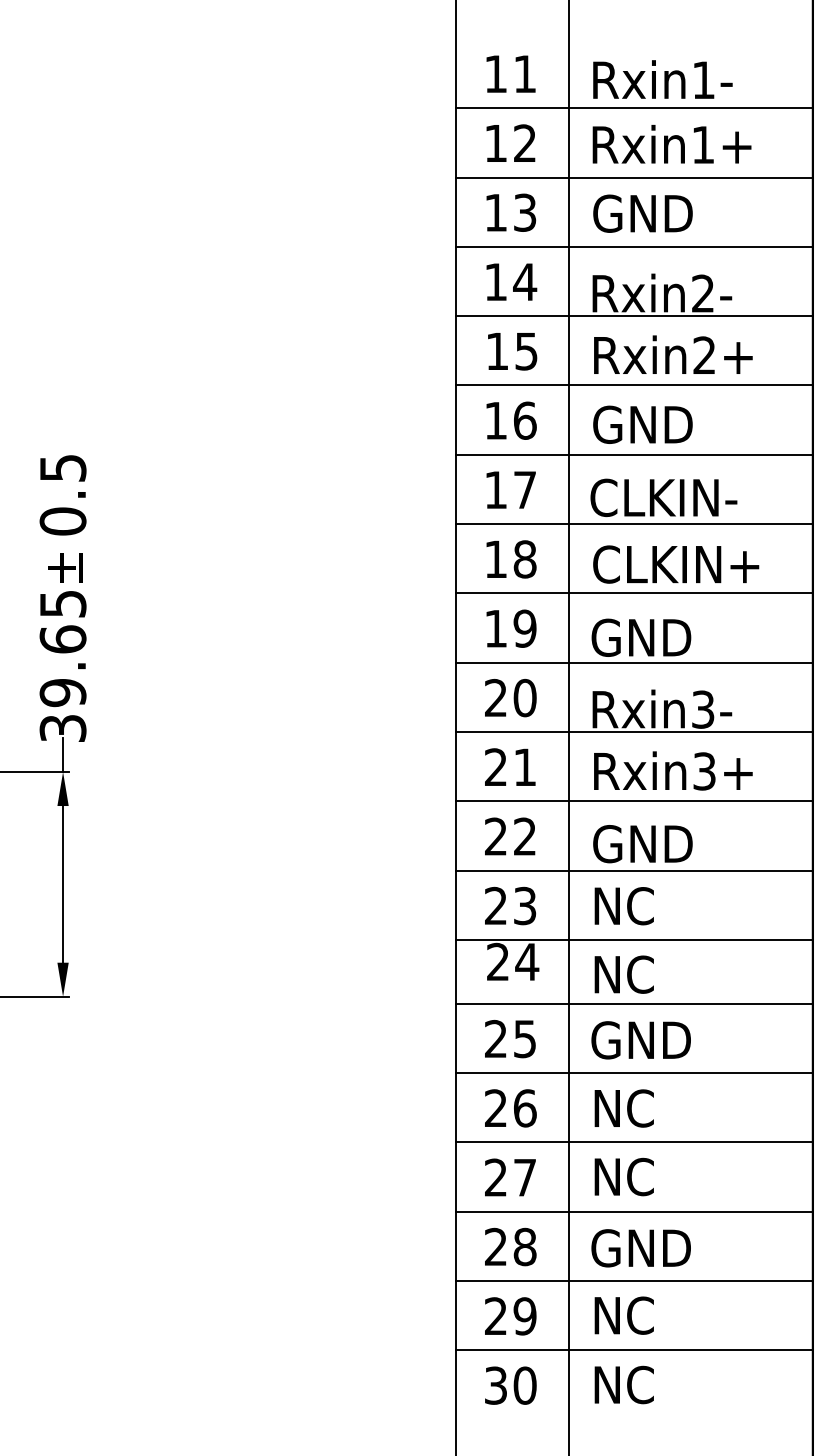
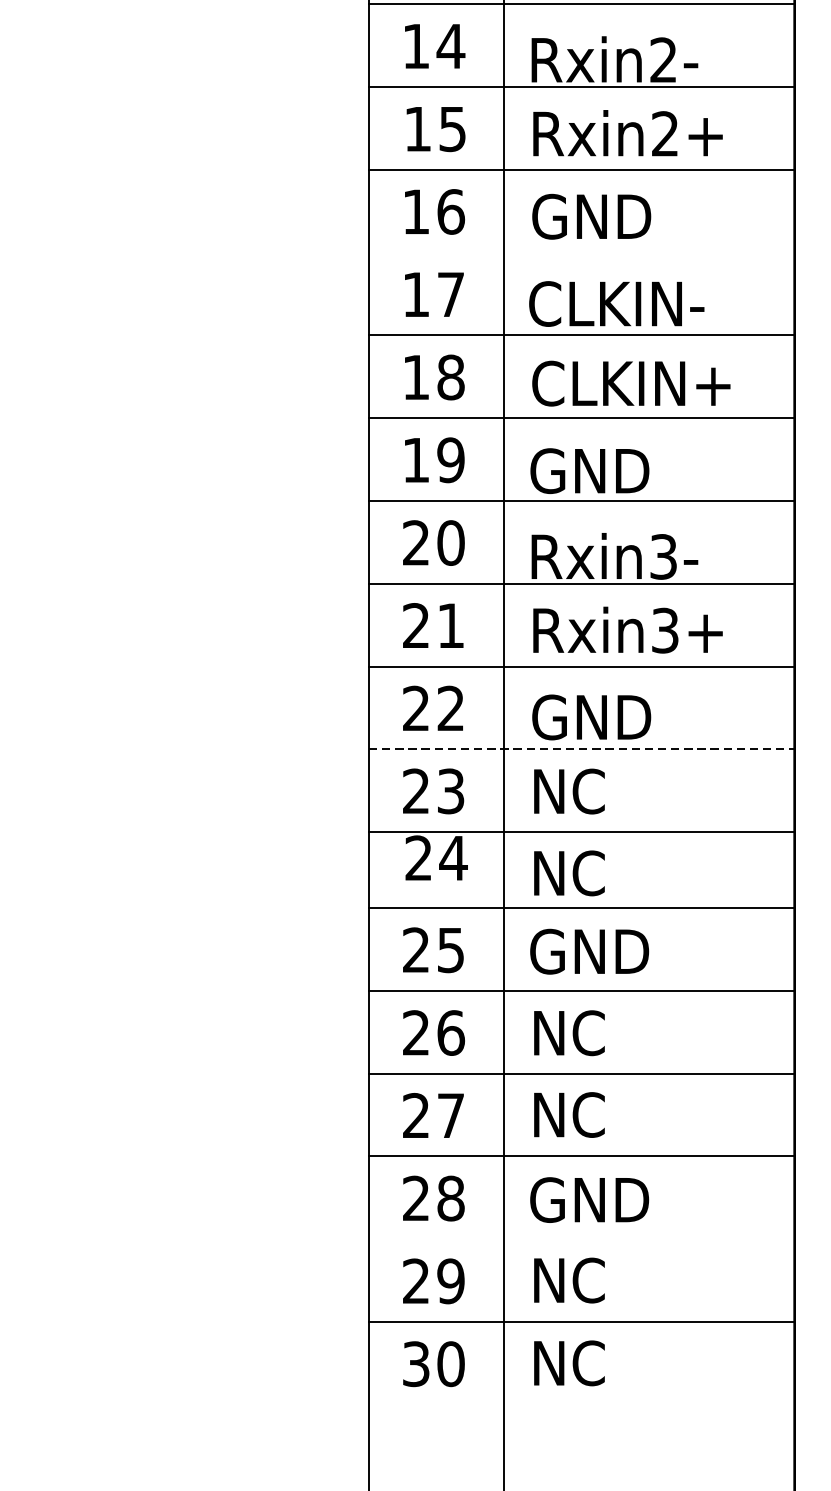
line: (634, 454) -> (581, 252), removed
line: (635, 870) -> (582, 748), solid -> dashed
line: (634, 1281) -> (581, 1239), removed

